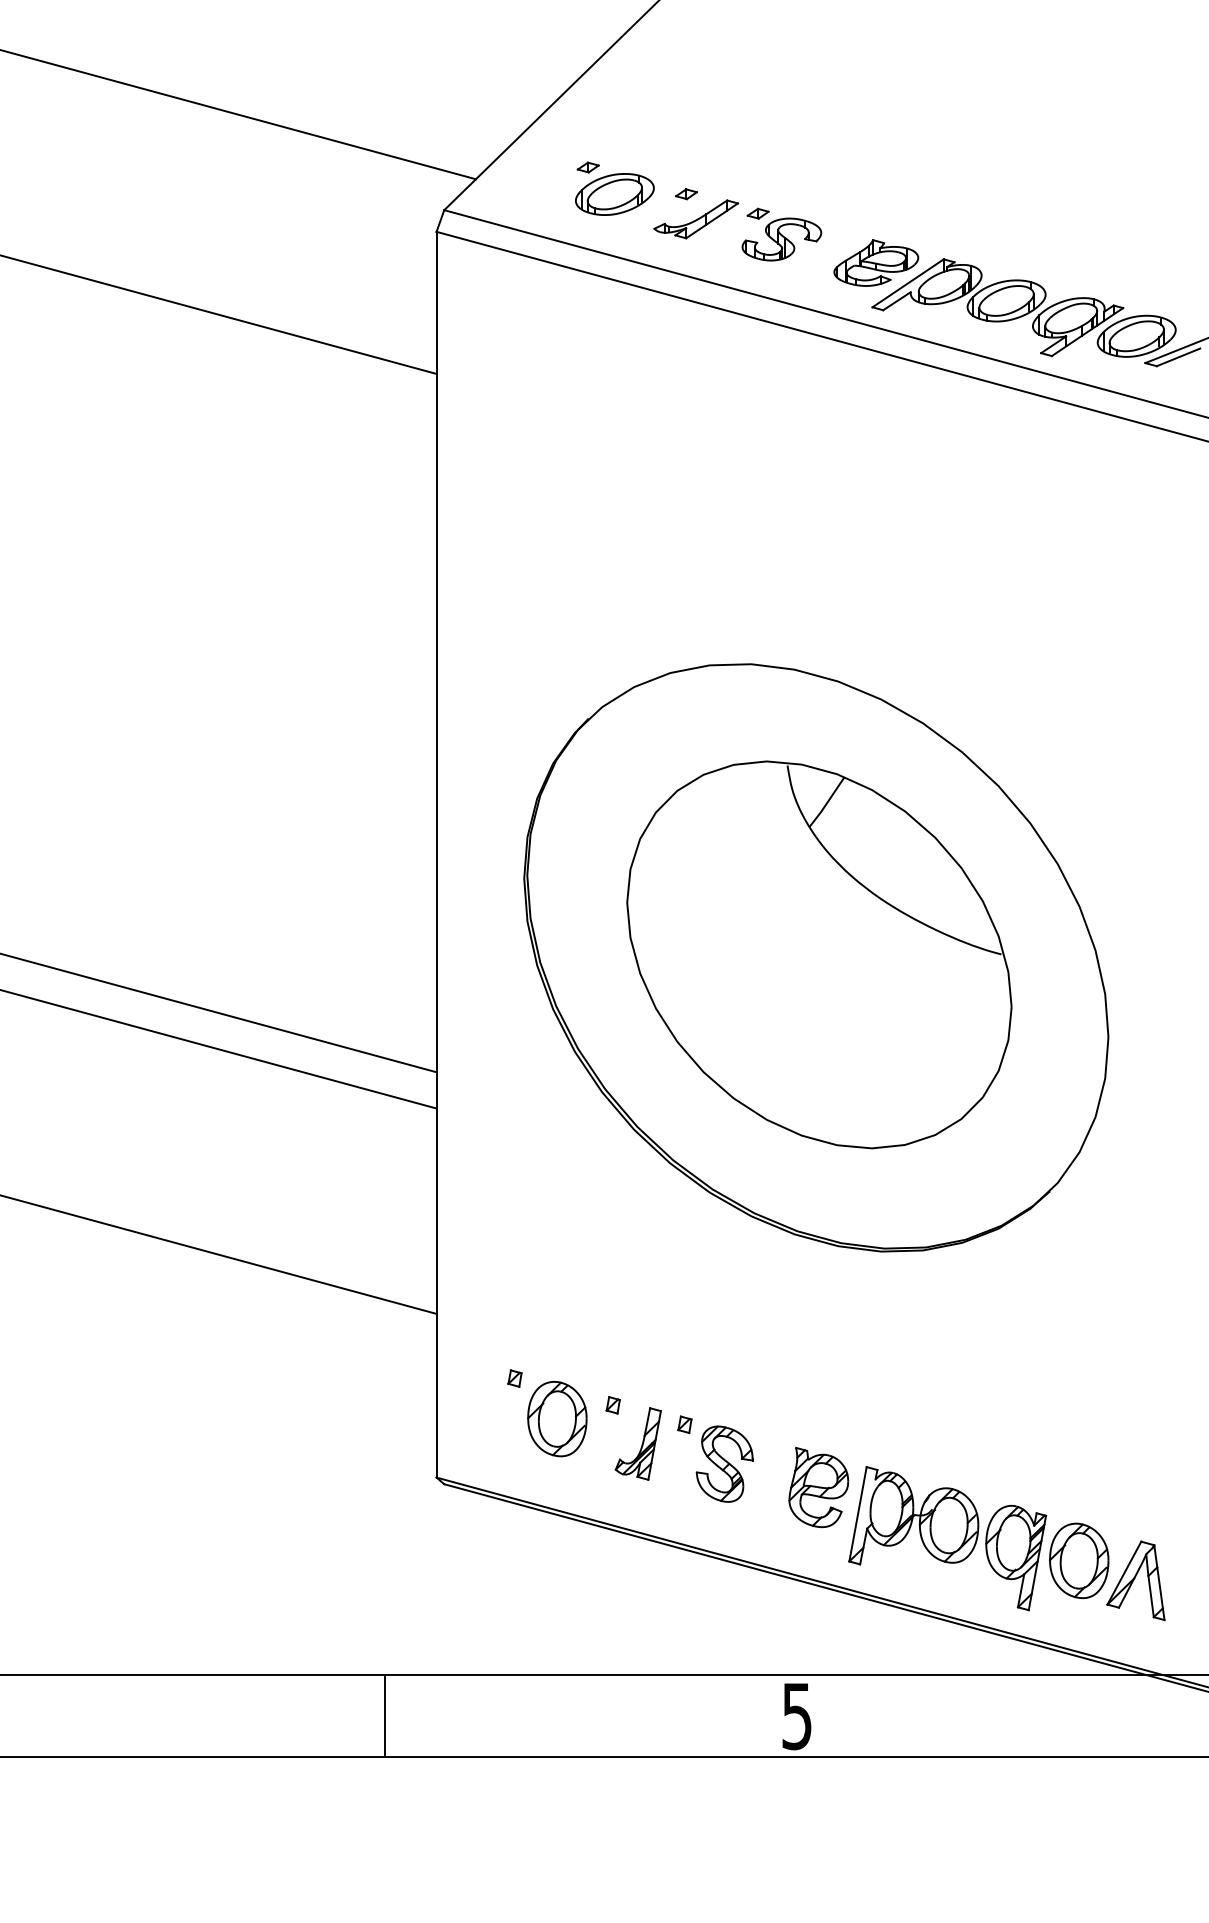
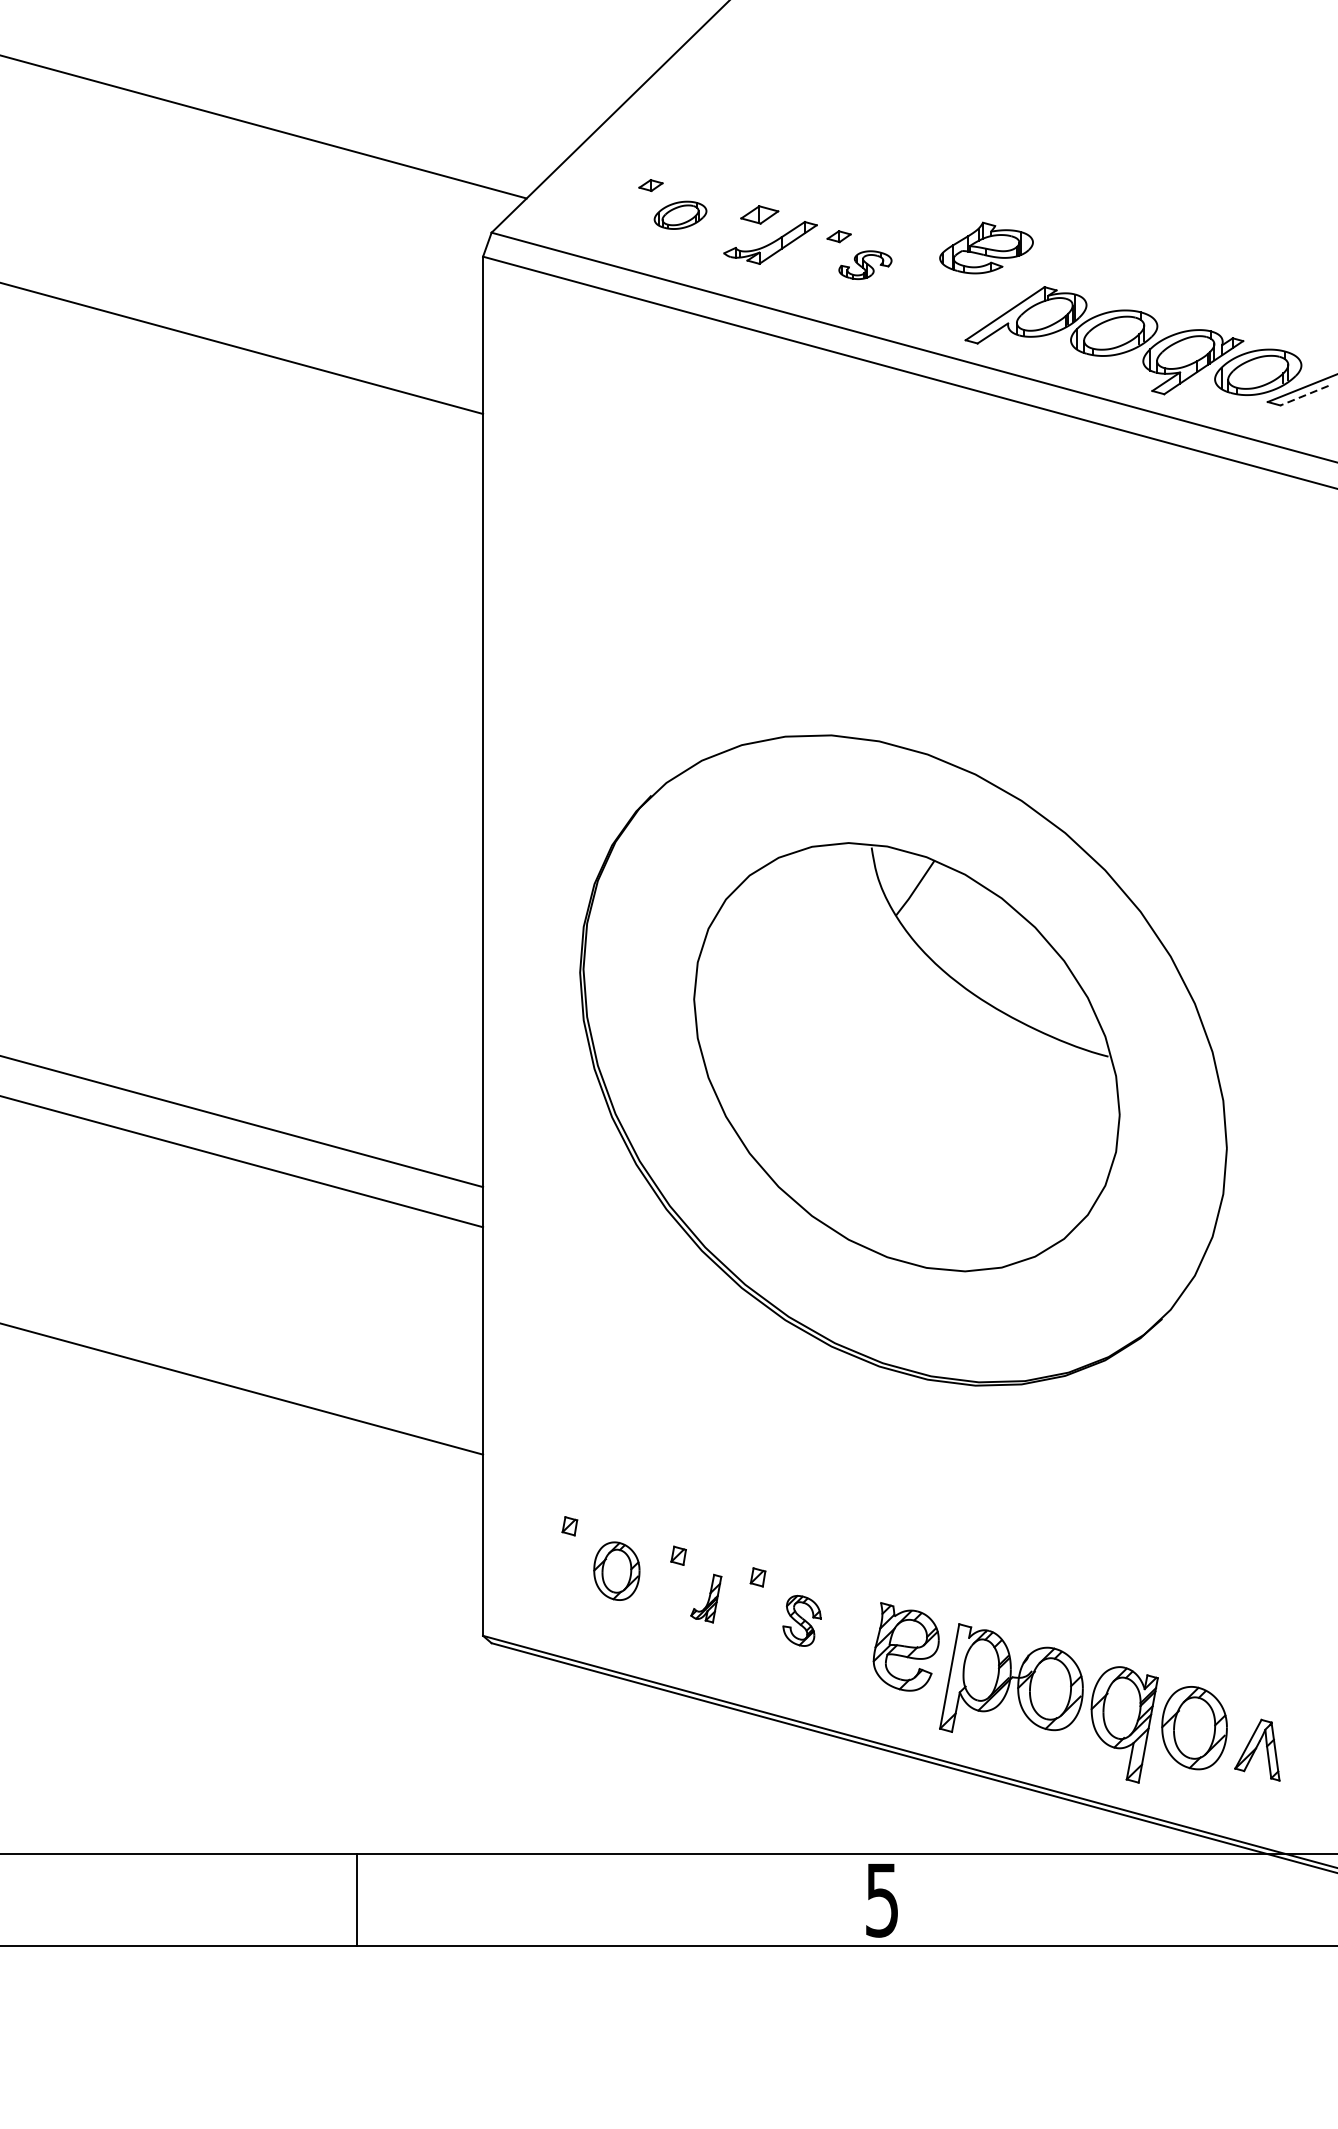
part: (614, 194) -> (680, 215), size x0.6
part: (686, 194) -> (759, 215), size x1.6
part: (781, 239) -> (864, 265), size x0.6
part: (876, 262) -> (986, 247), moved
line: (1178, 357) -> (1304, 395), solid -> dashed
part: (557, 1419) -> (616, 1571), size x0.7
part: (637, 1443) -> (705, 1598), size x0.6
part: (724, 1463) -> (801, 1620), size x0.6
part: (1135, 1580) -> (1256, 1749), size x0.7
line: (385, 1715) -> (357, 1899), moved

